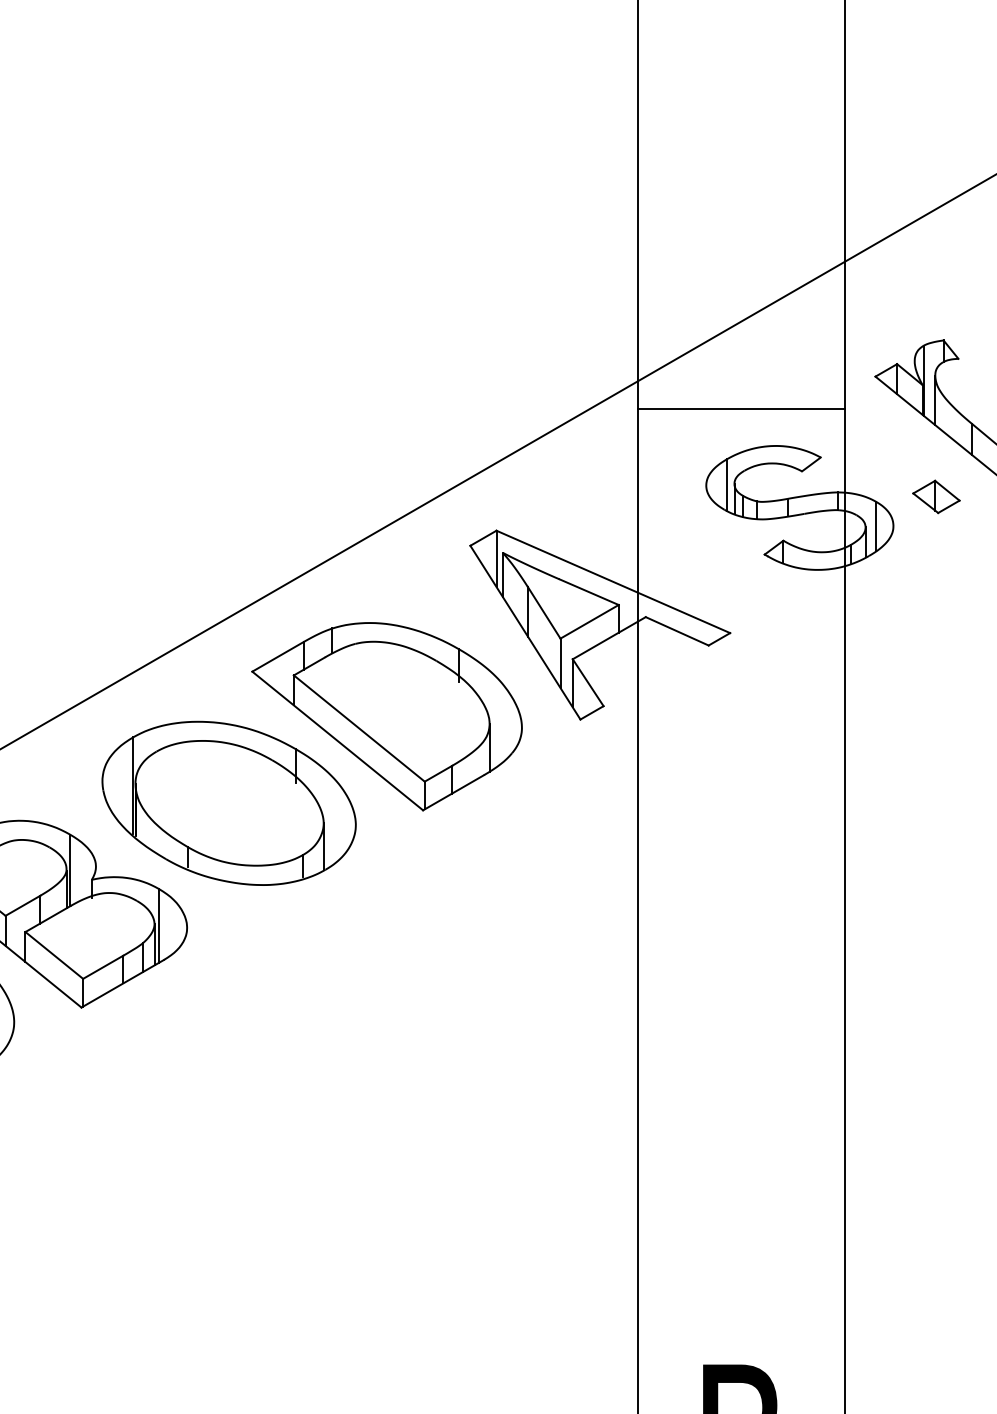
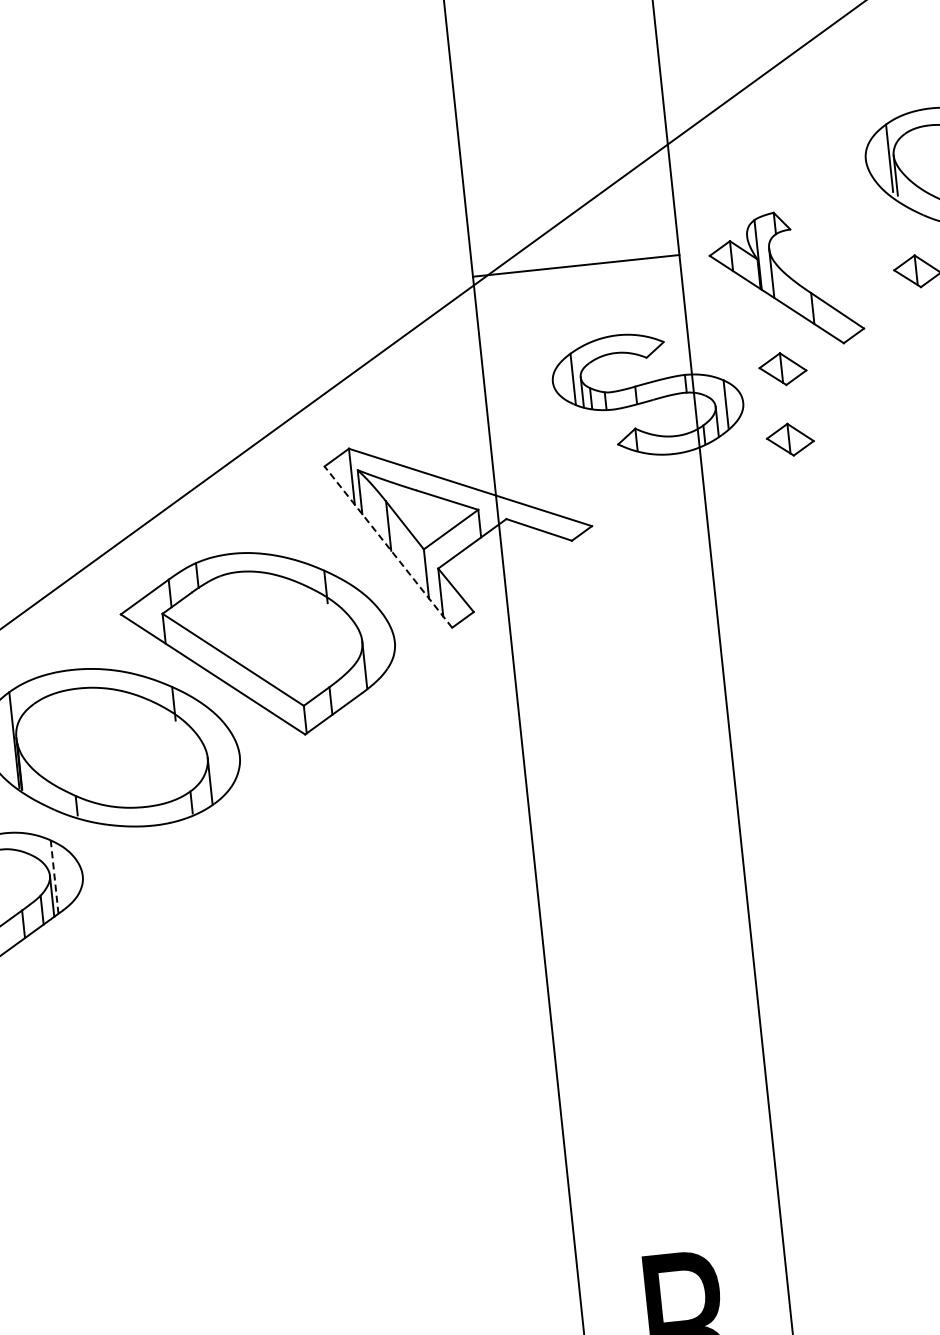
line: (741, 408) -> (576, 265), moved
part: (936, 567) -> (790, 439), added
line: (525, 632) -> (388, 546), solid -> dashed
line: (159, 925) -> (55, 876), solid -> dashed

